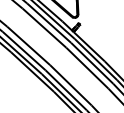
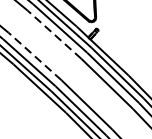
line: (44, 27) -> (54, 33), solid -> dashed
line: (28, 45) -> (34, 55), solid -> dashed

